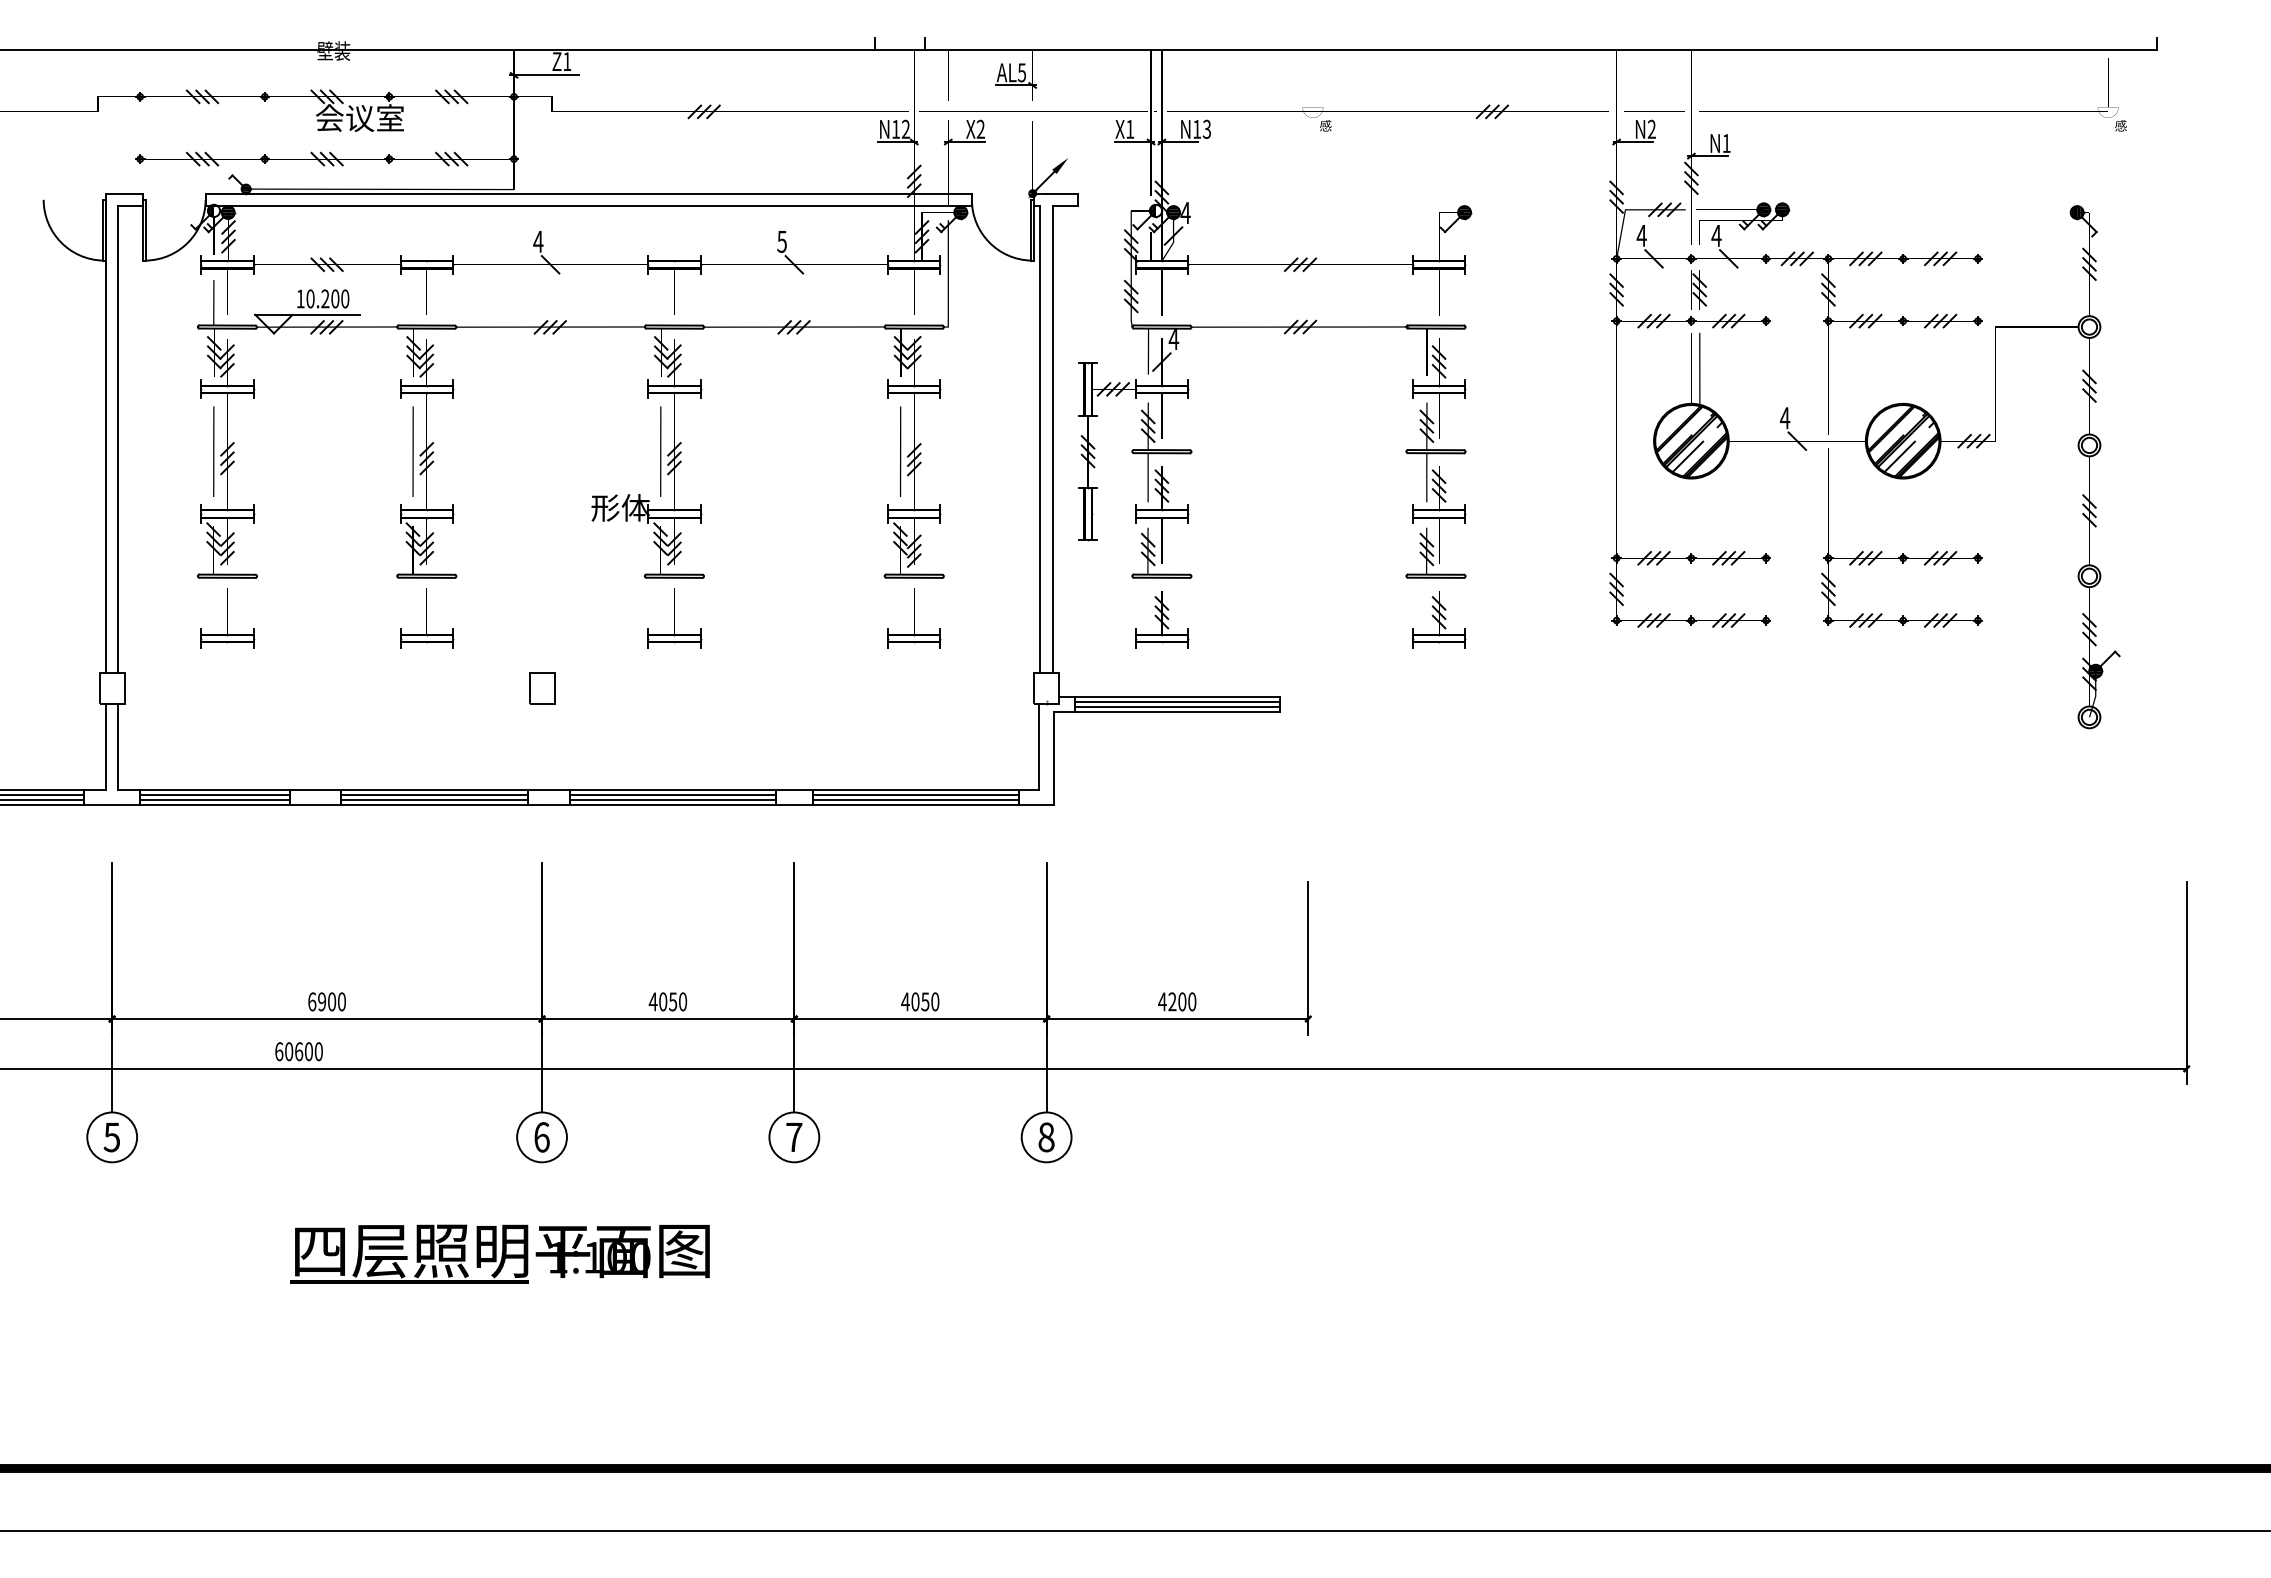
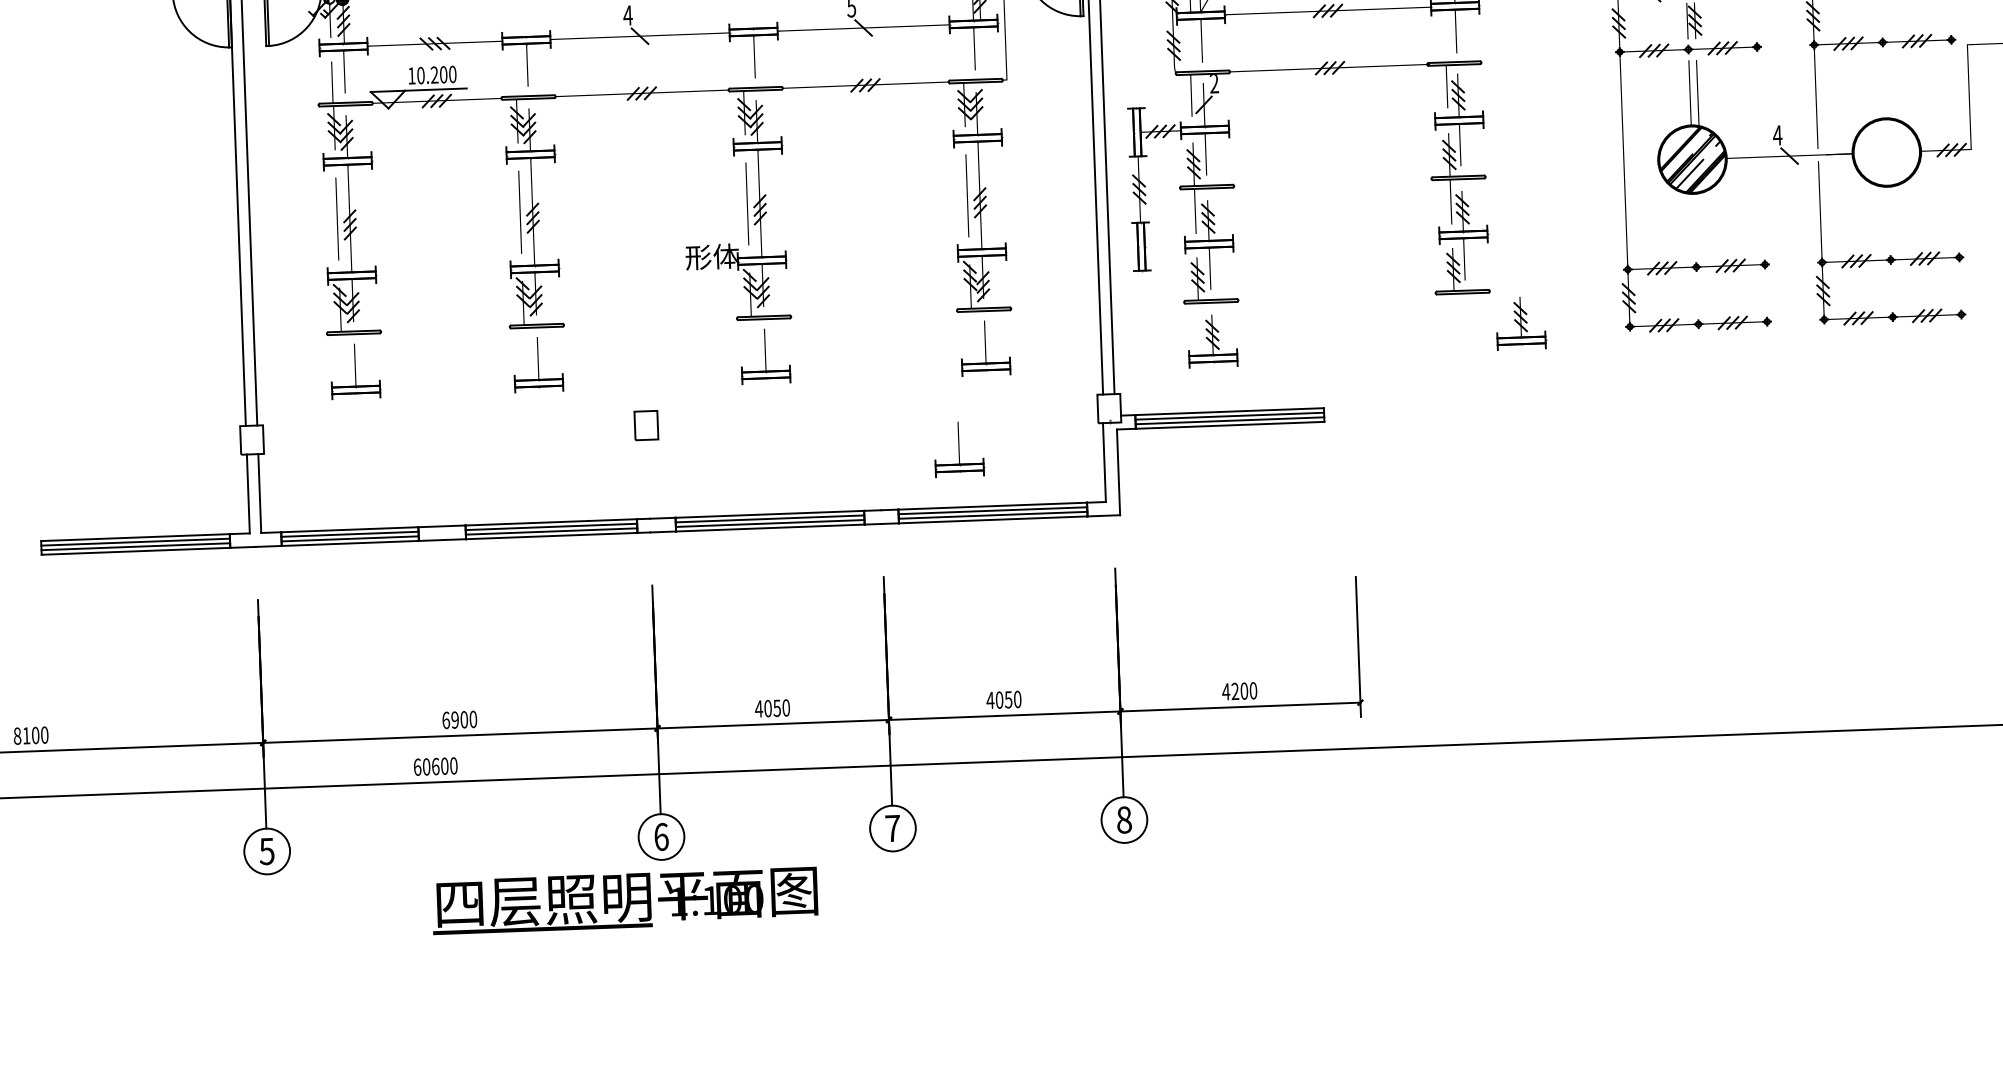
text: (1173, 338) -> (1213, 82), 4 -> 2
hatch: (1903, 441) -> (1887, 152), removed
part: (1439, 619) -> (1521, 323), moved
part: (881, 727) -> (959, 449), added
text: (499, 1253) -> (624, 900), moved

